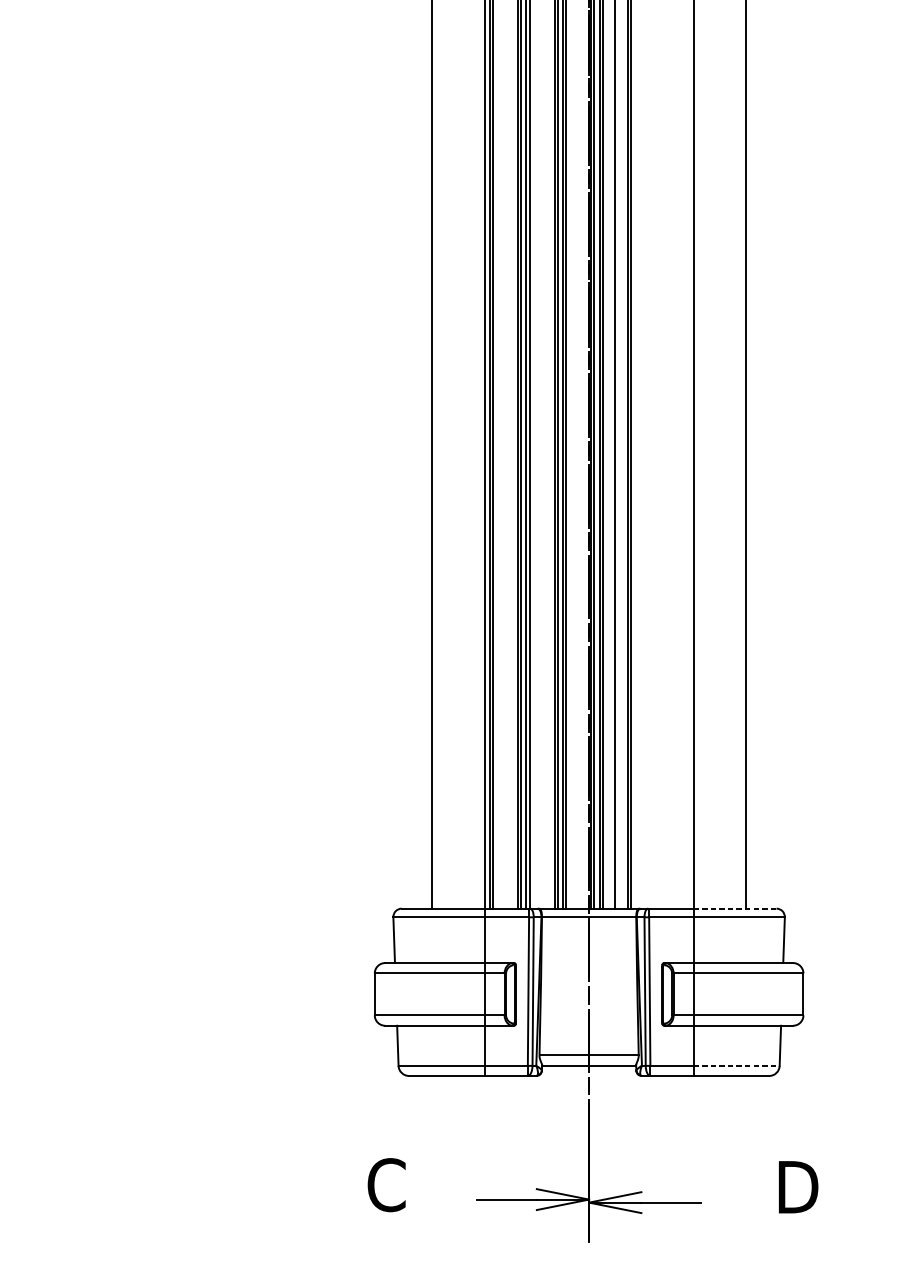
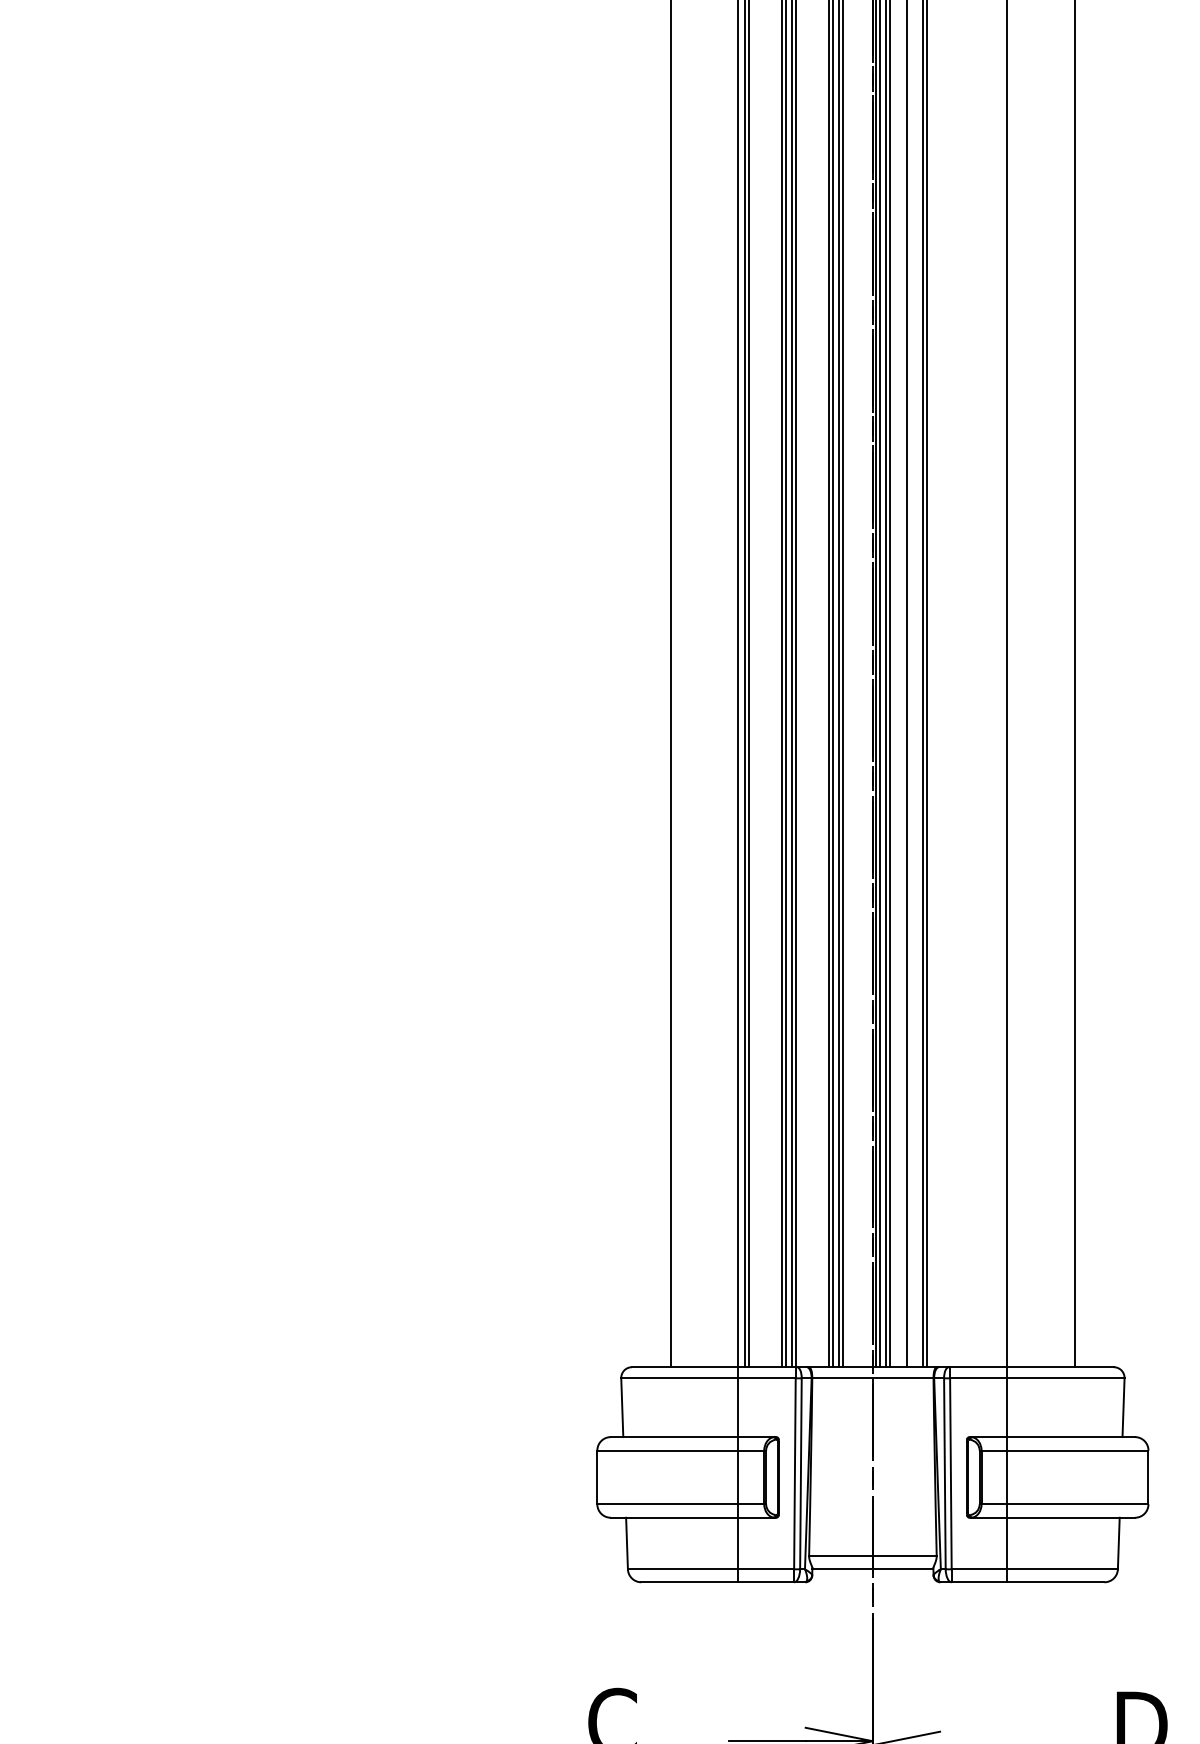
line: (735, 908) -> (1061, 1367), dashed -> solid
line: (737, 1066) -> (1063, 1569), dashed -> solid

